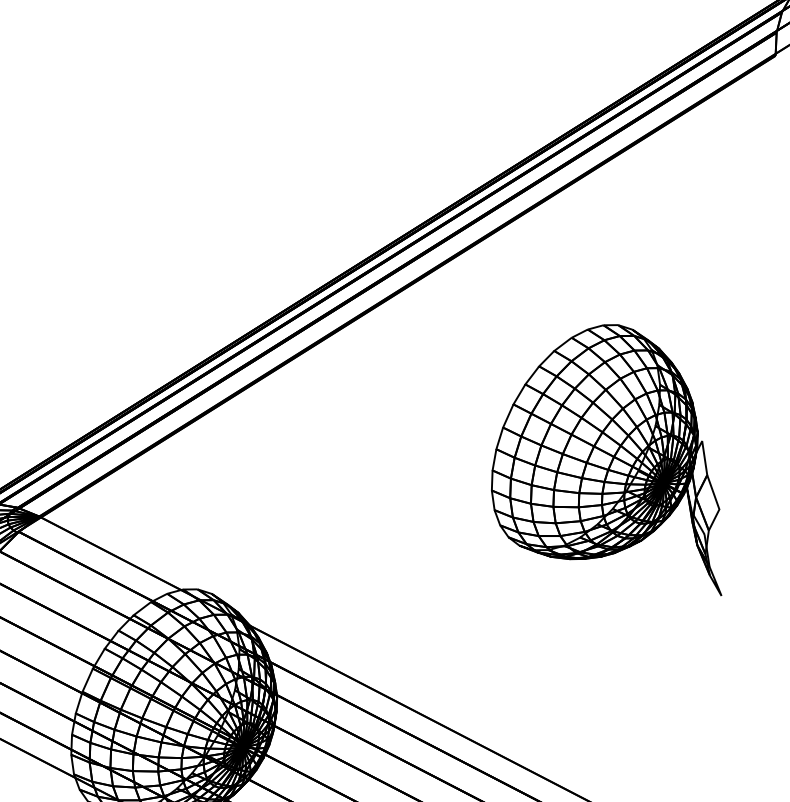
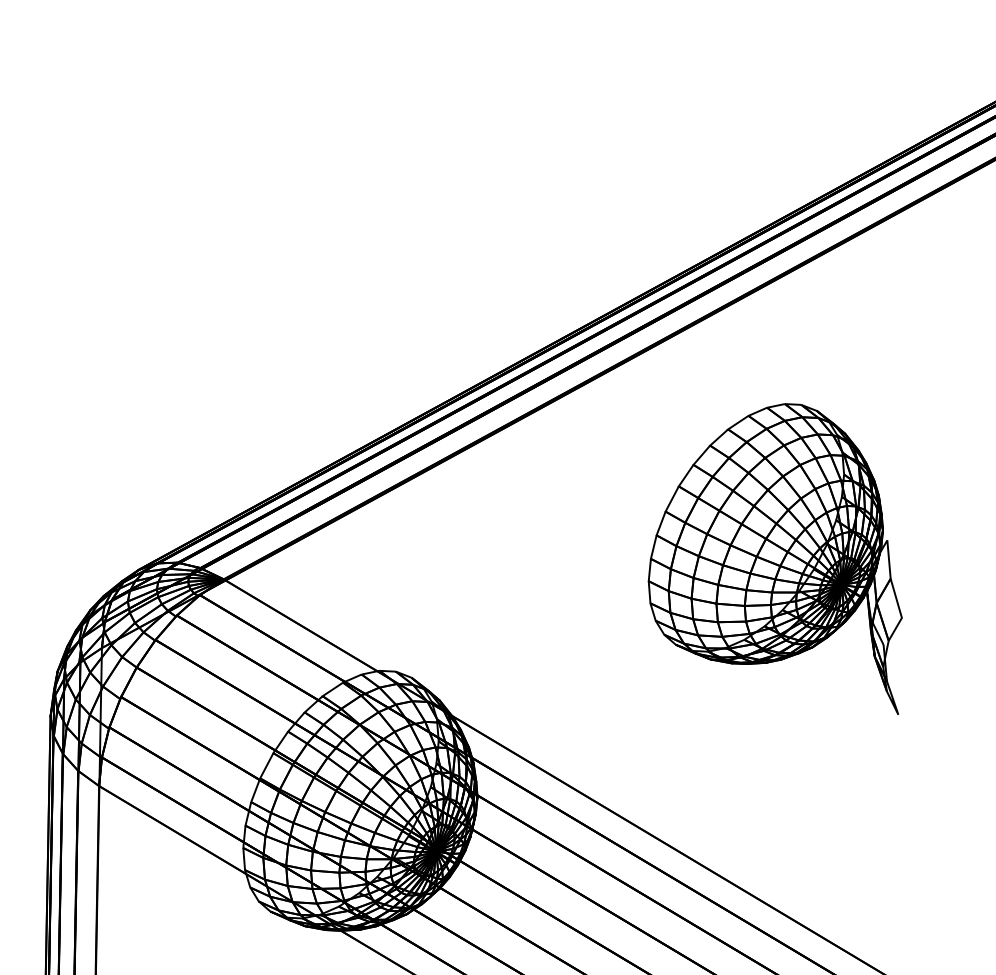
part: (602, 463) -> (774, 558), moved

